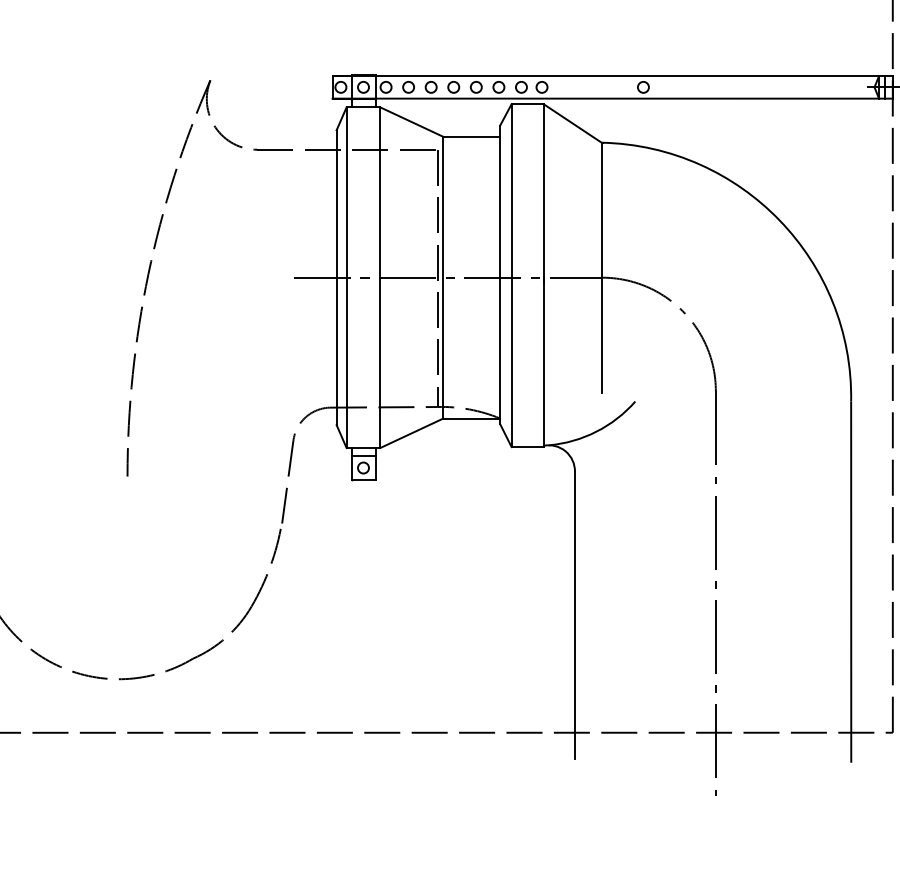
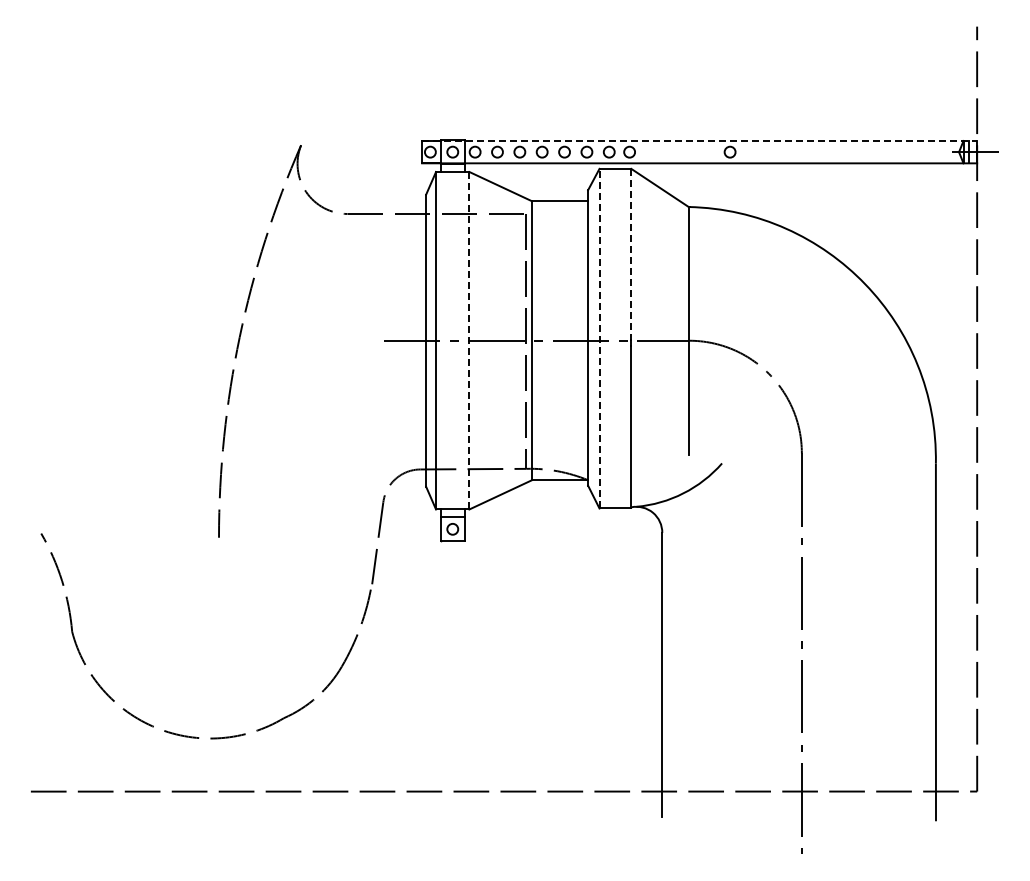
line: (612, 76) -> (699, 141), solid -> dashed
line: (543, 194) -> (631, 258), solid -> dashed
line: (511, 275) -> (599, 338), solid -> dashed
line: (380, 277) -> (469, 340), solid -> dashed

